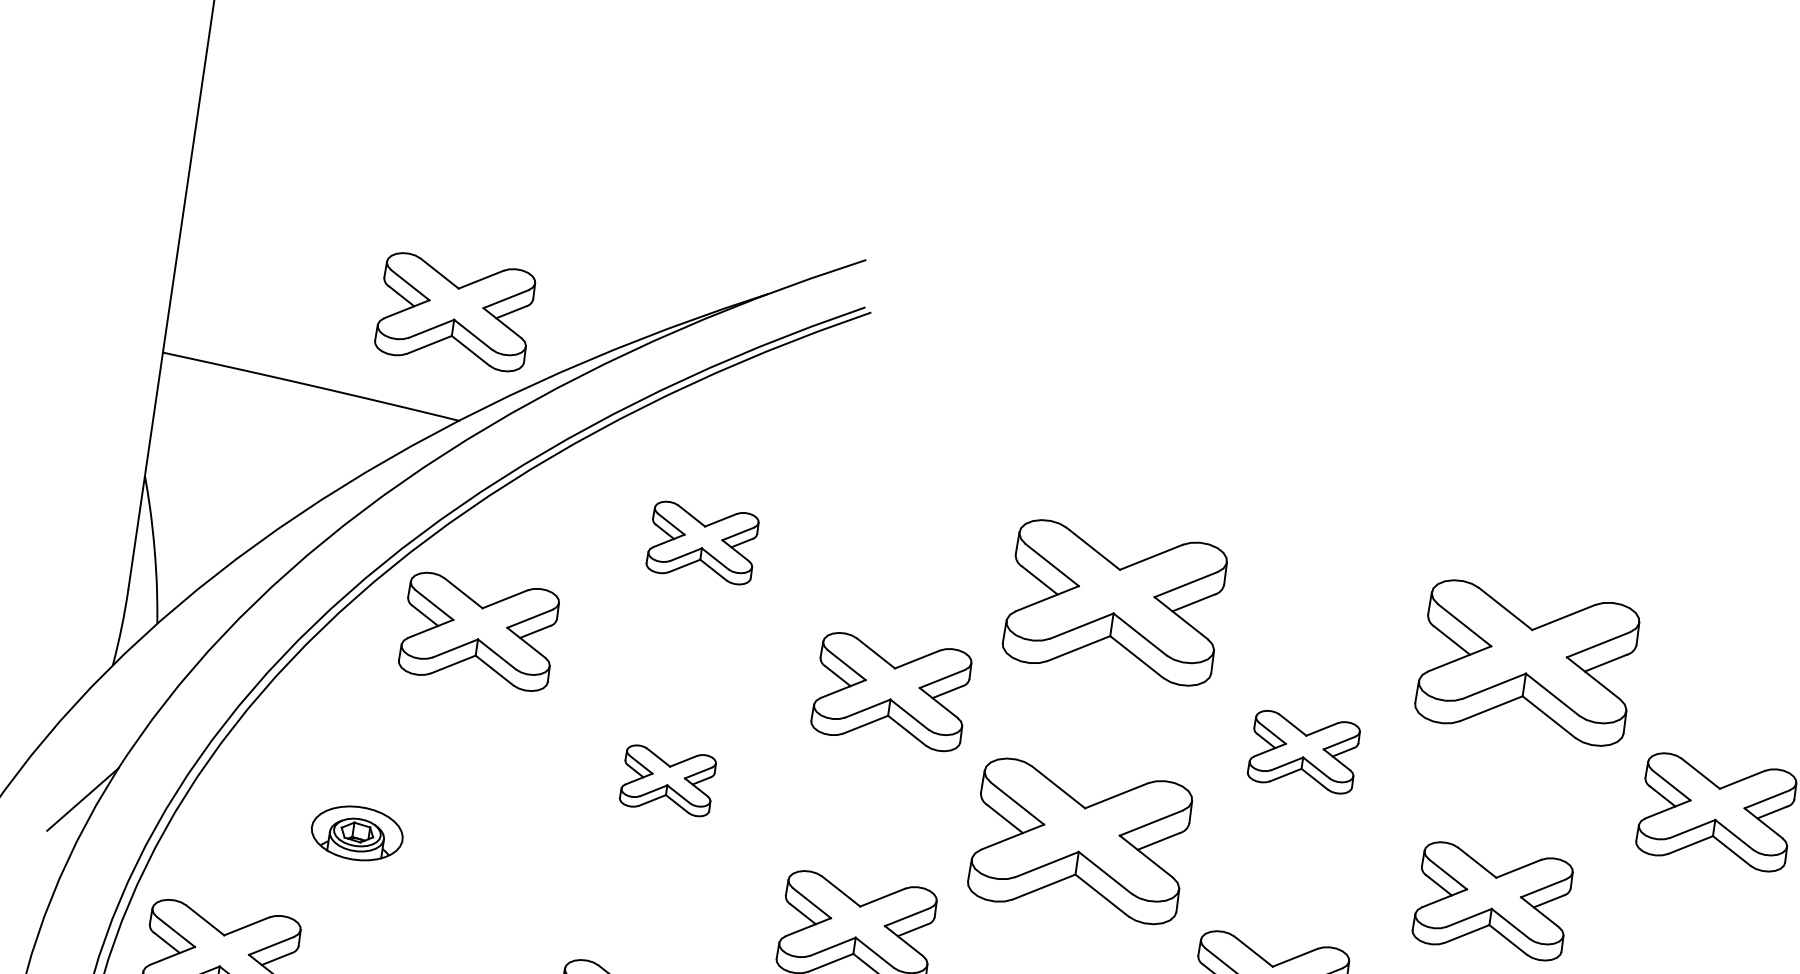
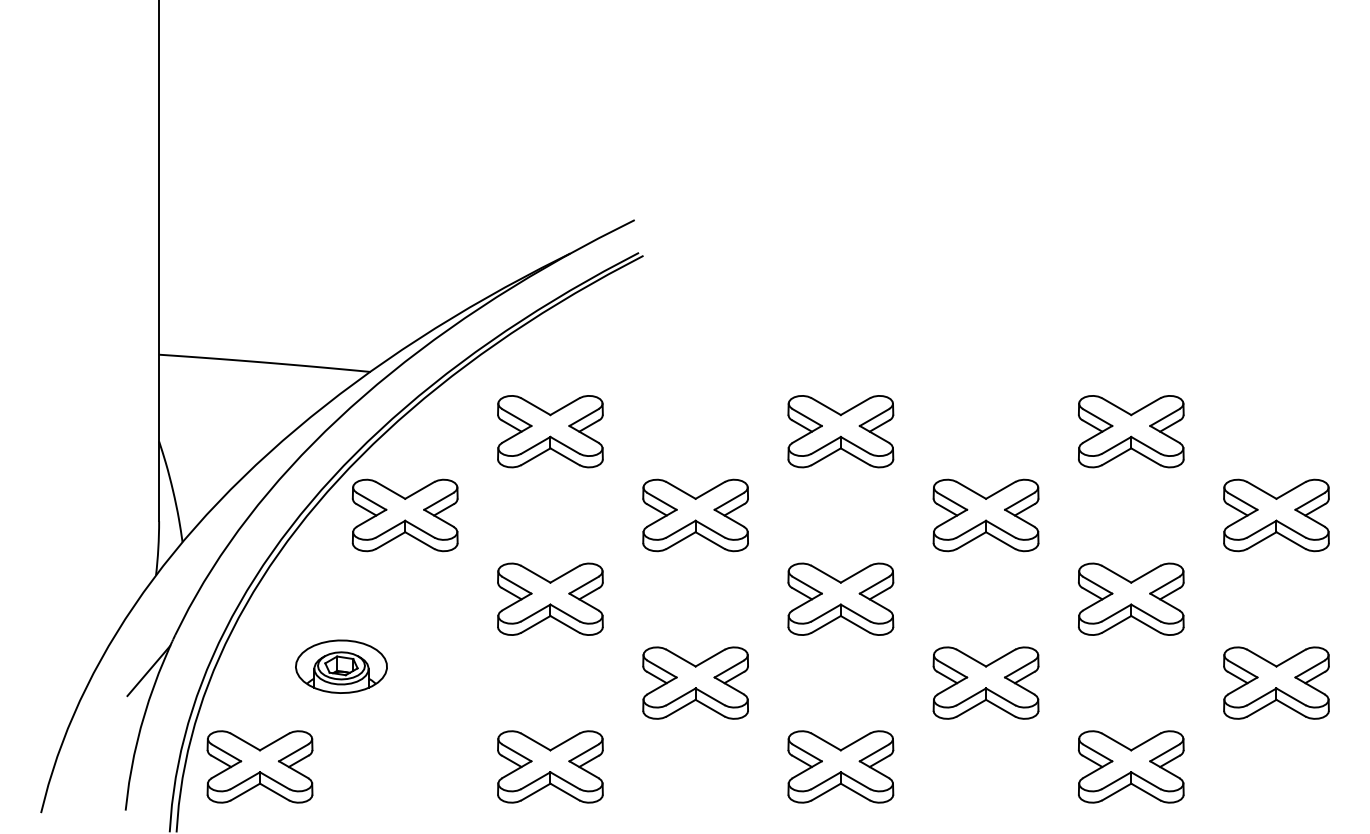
part: (455, 312) -> (356, 297), removed
part: (702, 542) -> (550, 431), size x1.43
part: (1114, 602) -> (840, 431), size x0.71
part: (1527, 663) -> (1131, 431), size x0.71
part: (1303, 752) -> (985, 515), size x1.43
part: (668, 779) -> (550, 598), size x1.67
part: (357, 833) -> (341, 666), size x1.43
part: (1080, 839) -> (840, 598), size x0.71

